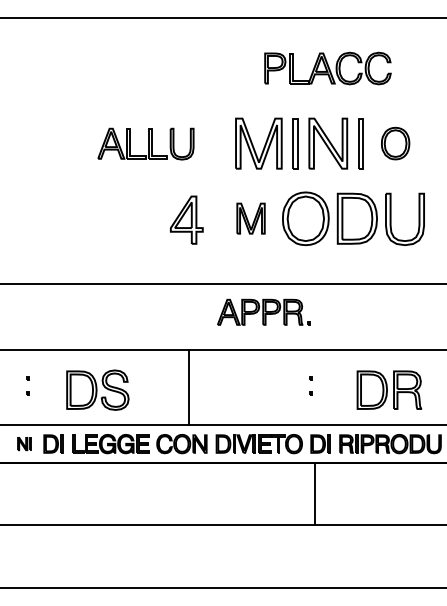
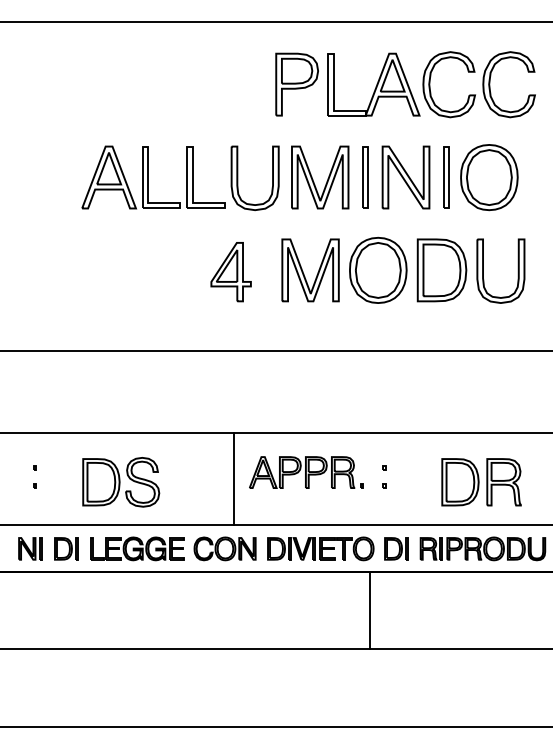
part: (327, 68) -> (405, 84), size x1.67
part: (145, 143) -> (180, 177), size x1.67
part: (395, 143) -> (489, 177), size x1.67
part: (250, 218) -> (309, 270), size x1.67
part: (263, 311) -> (306, 471), moved
part: (24, 443) -> (30, 548), size x1.43
line: (315, 493) -> (370, 609), moved

